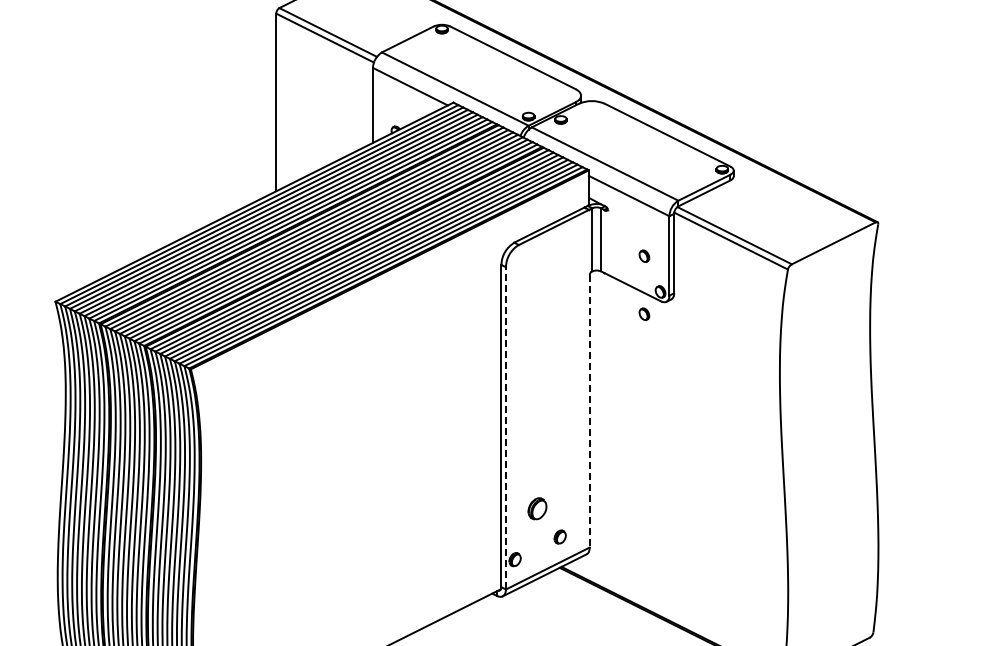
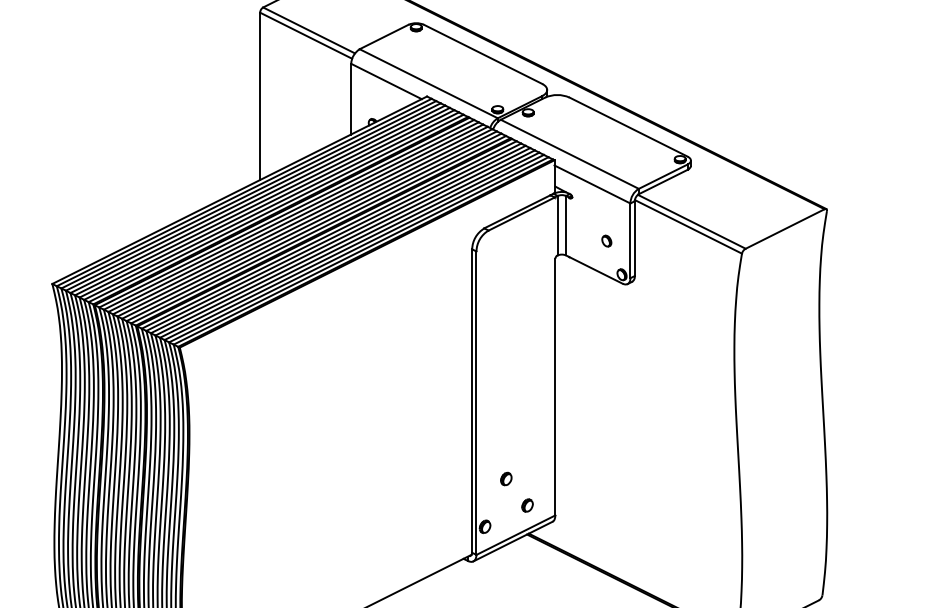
part: (644, 313) -> (606, 295), removed
line: (589, 411) -> (555, 387), dashed -> solid
line: (505, 427) -> (476, 402), dashed -> solid
part: (537, 508) -> (506, 478), size x0.62

